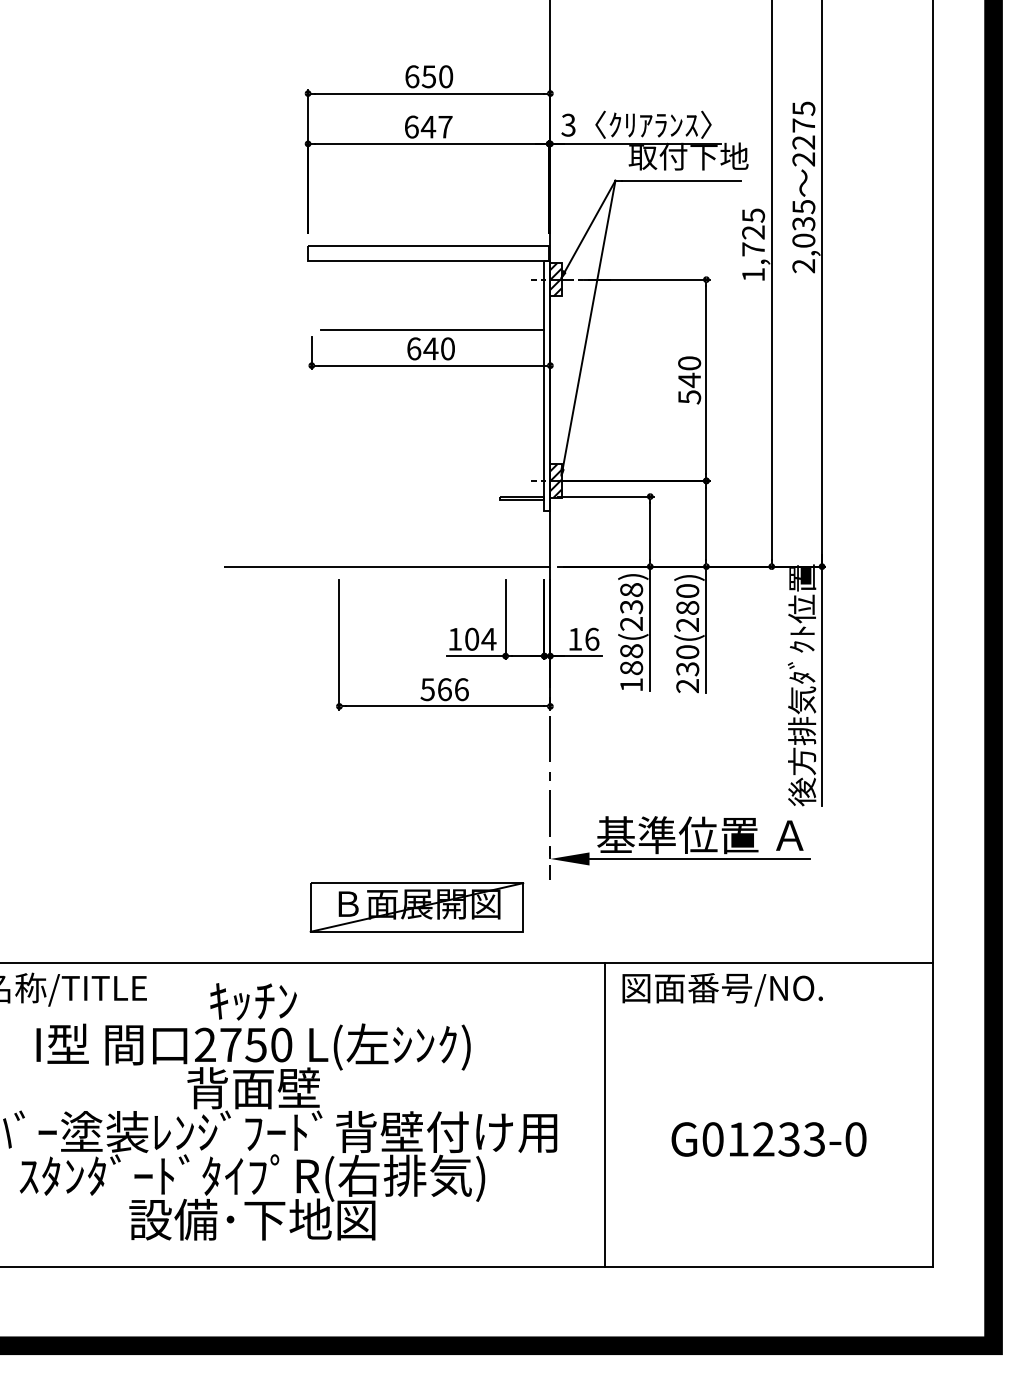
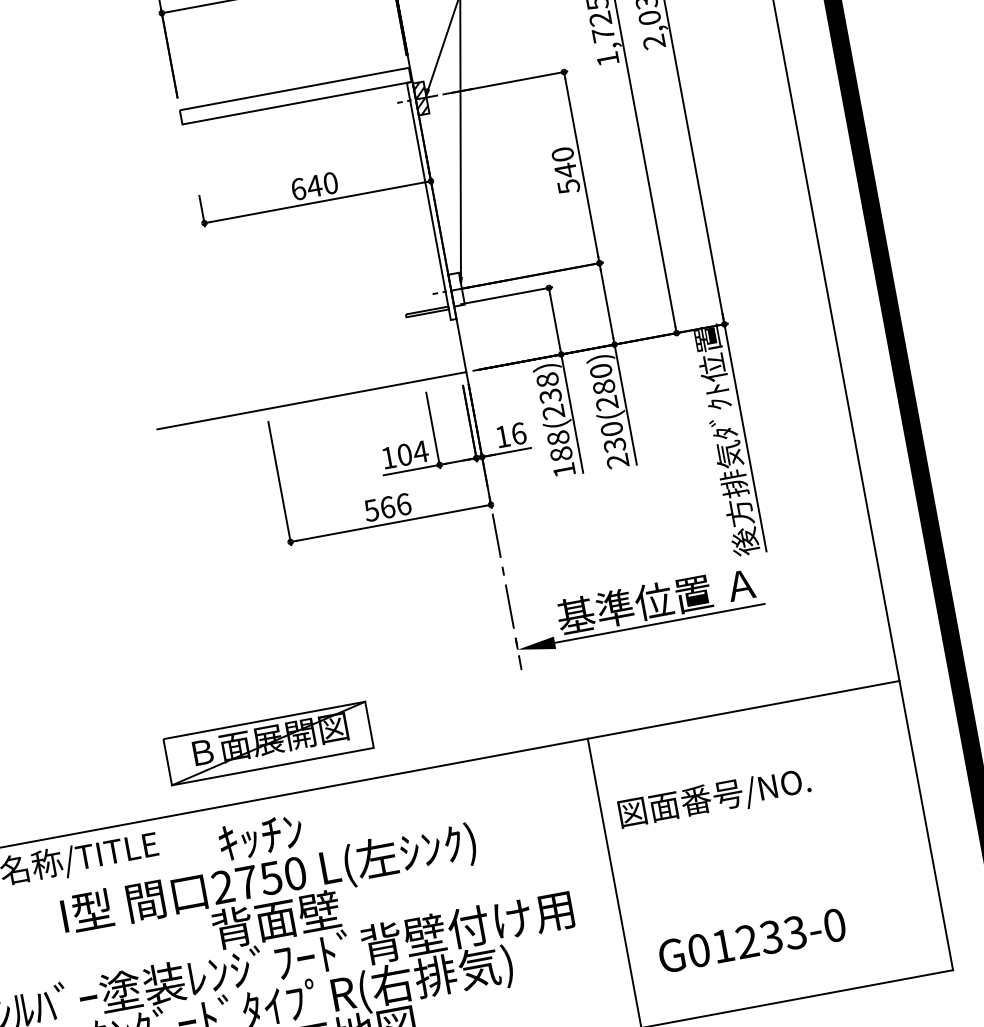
line: (432, 330) -> (312, 168), removed
hatch: (555, 480) -> (456, 289), removed
part: (416, 907) -> (268, 743), moved
text: (722, 989) -> (714, 798), moved
text: (768, 1139) -> (751, 940), moved

